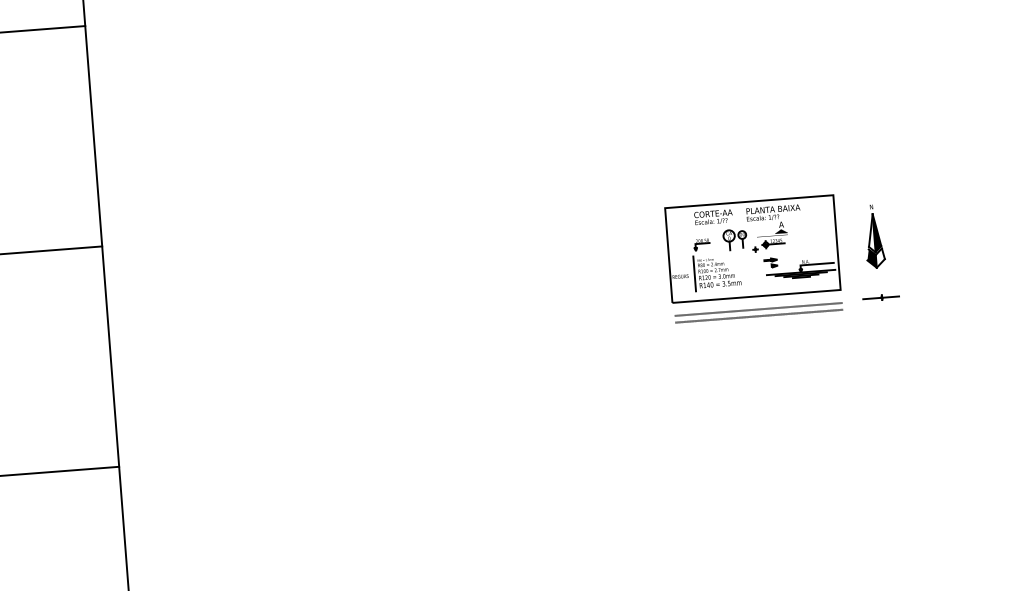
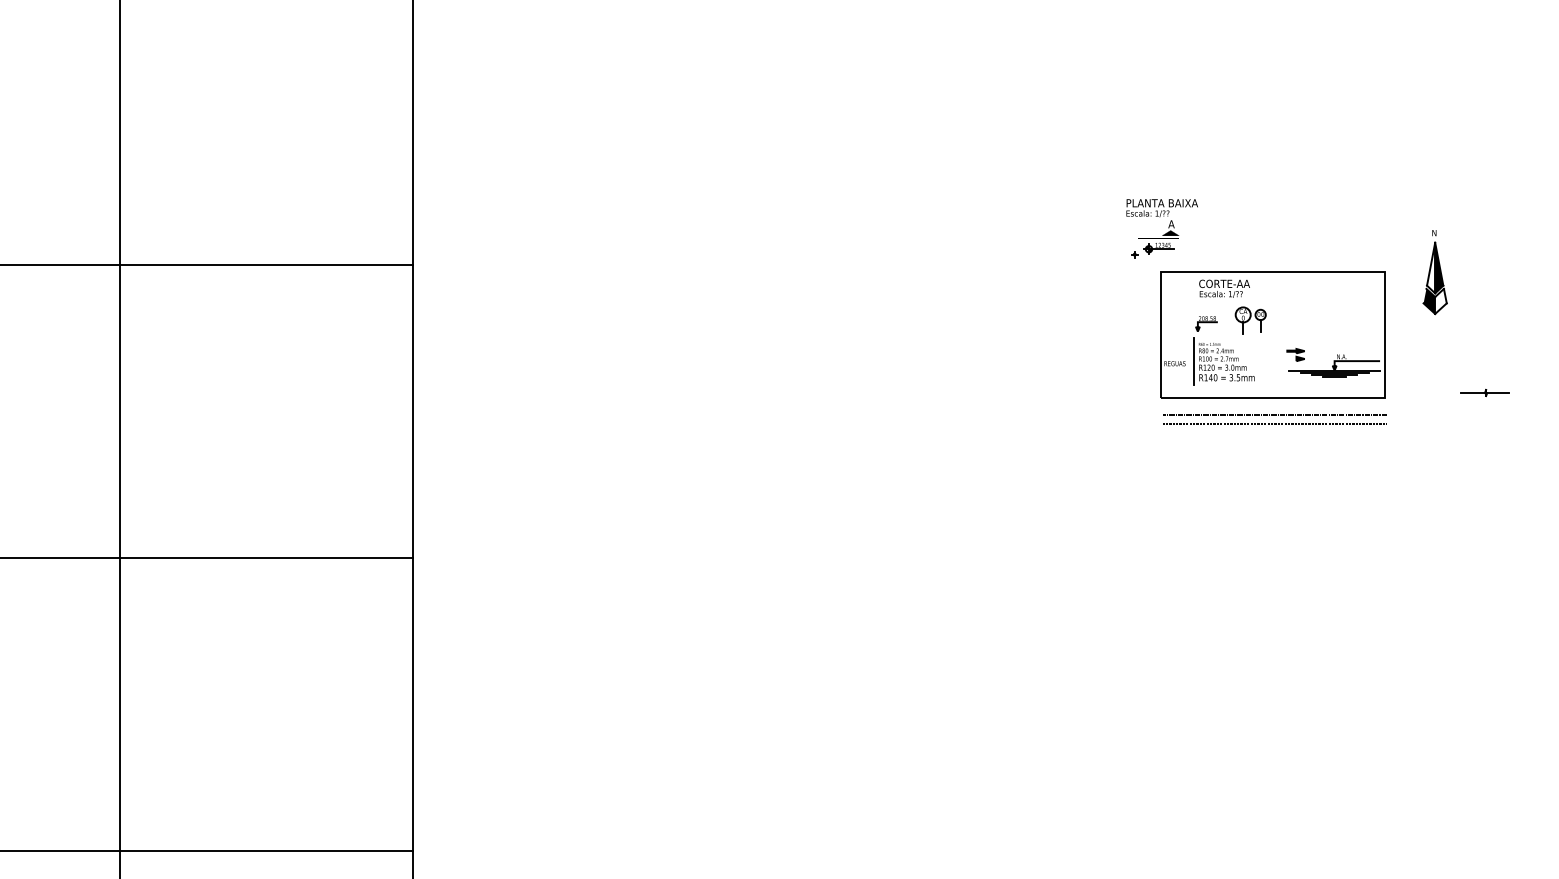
part: (776, 232) -> (1163, 234), moved
part: (873, 236) -> (1434, 272), moved
part: (880, 297) -> (1484, 392), moved

